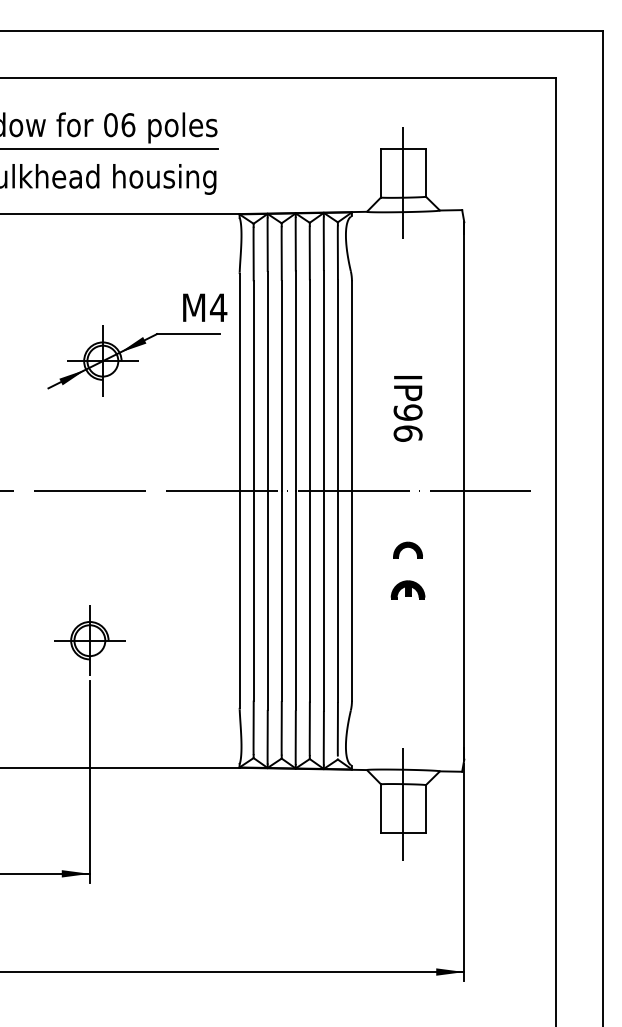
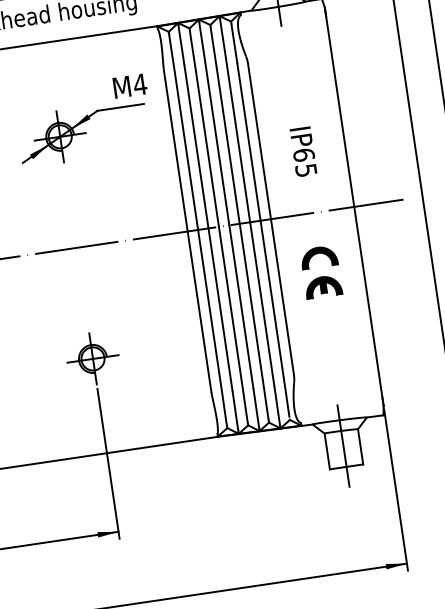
part: (137, 344) -> (84, 120), moved
text: (407, 422) -> (304, 162), IP96 -> IP65
part: (407, 549) -> (318, 256), size x1.67
part: (407, 589) -> (322, 286), size x1.43

